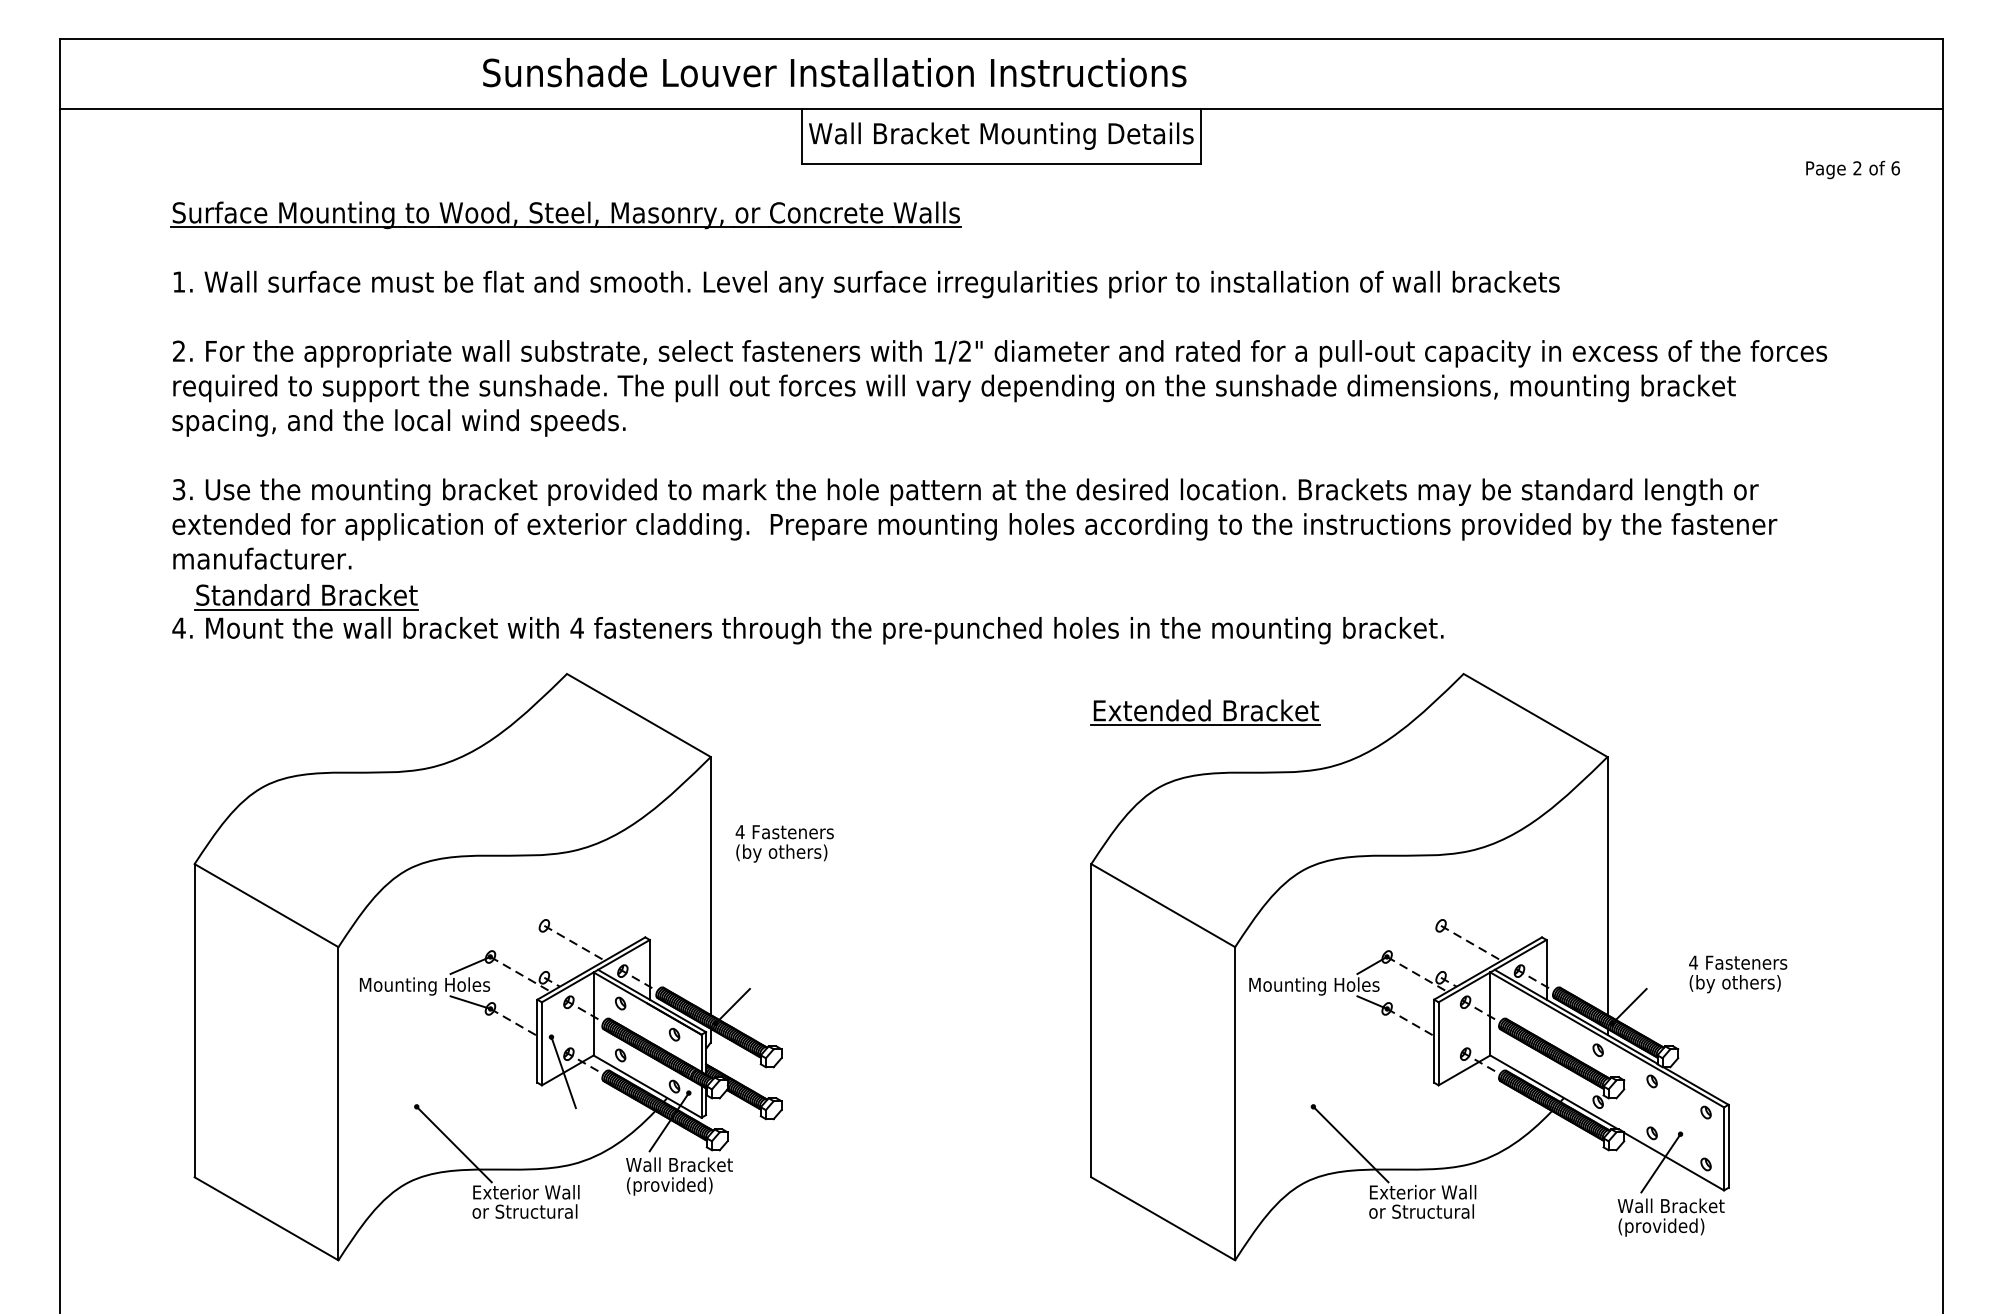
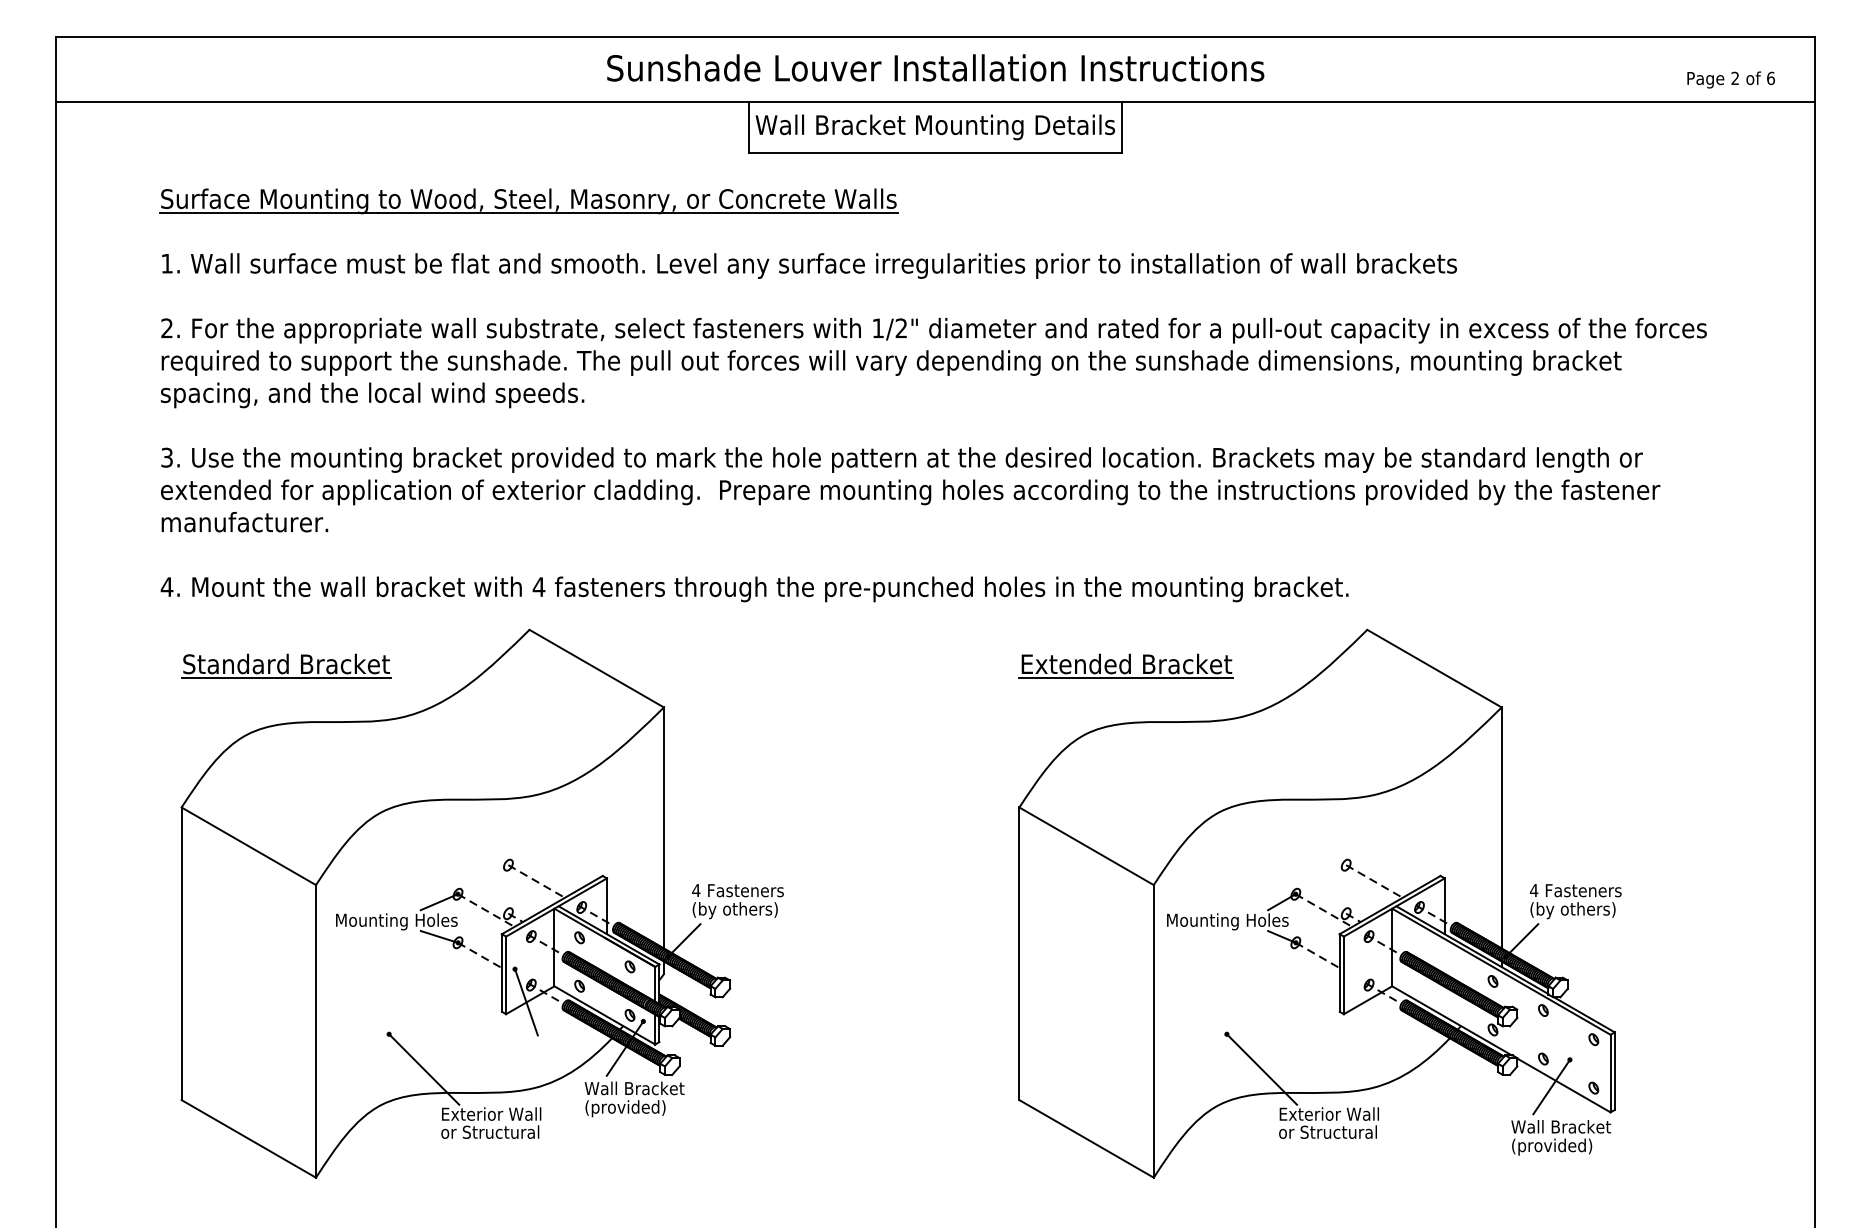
text: (834, 72) -> (935, 67), moved
text: (1852, 169) -> (1730, 79), moved
part: (306, 596) -> (286, 665), moved
text: (784, 843) -> (737, 901), moved
text: (1737, 974) -> (1575, 901), moved

